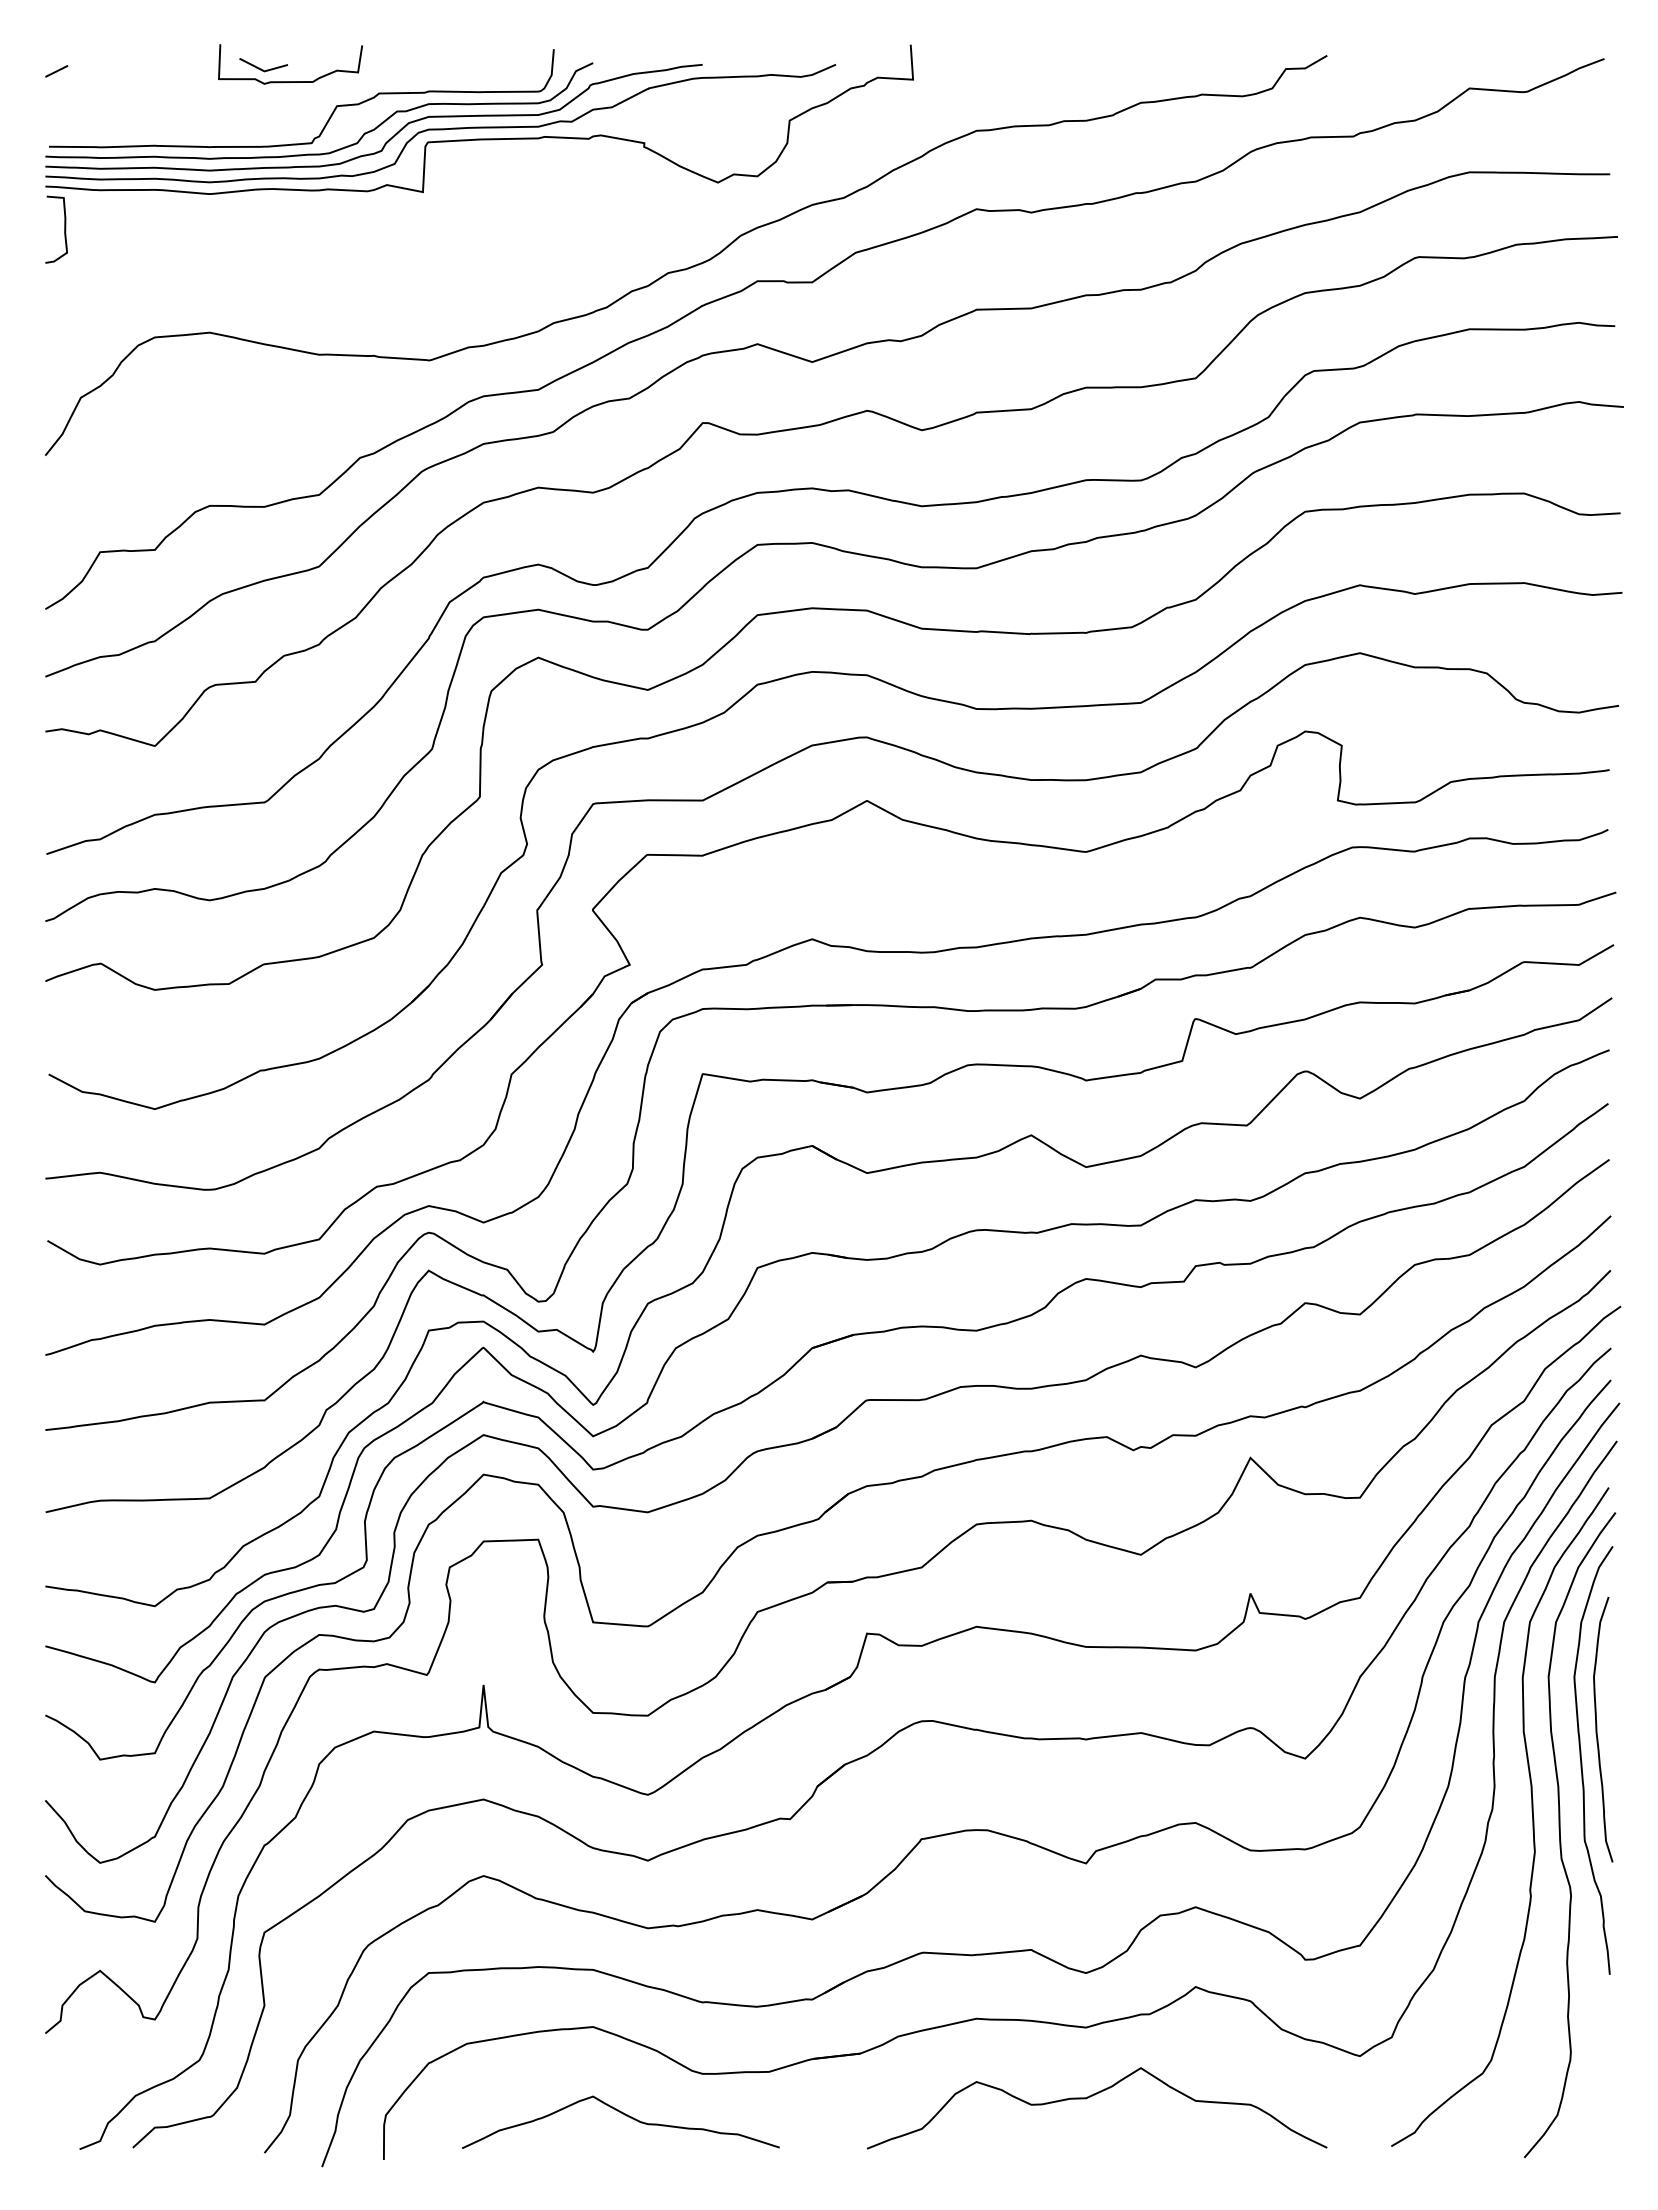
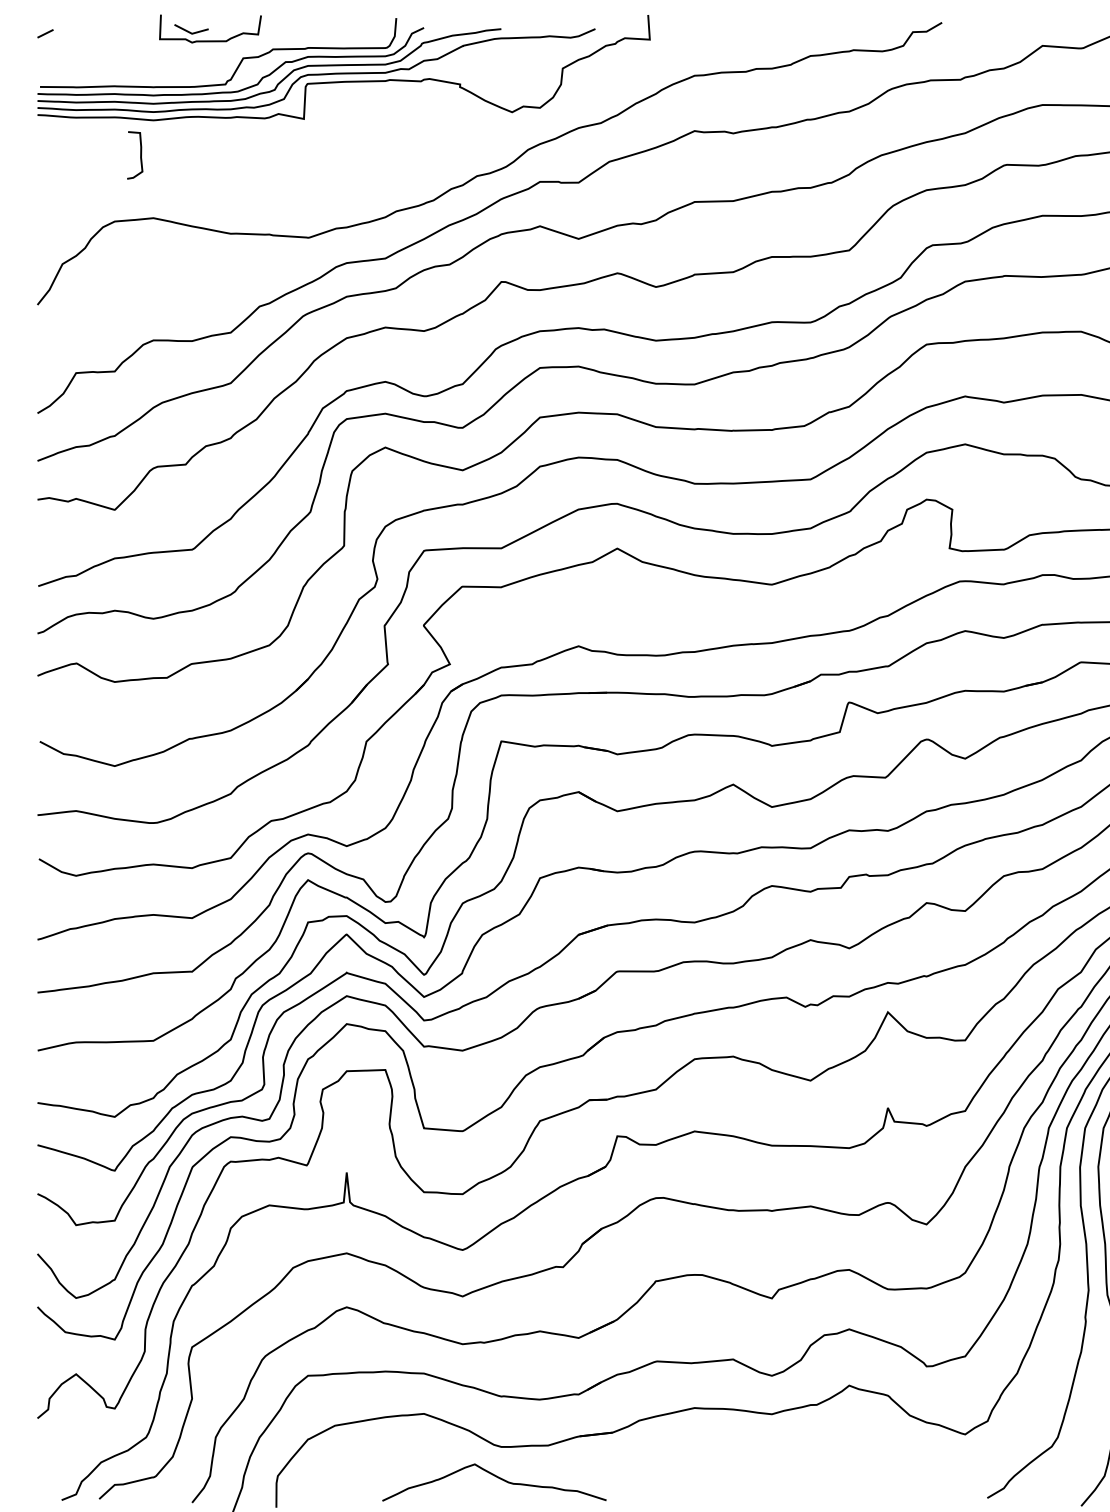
curve: (64, 229) -> (140, 155), moved
curve: (1092, 2096) -> (776, 1462), removed
curve: (624, 2115) -> (496, 1477), moved

